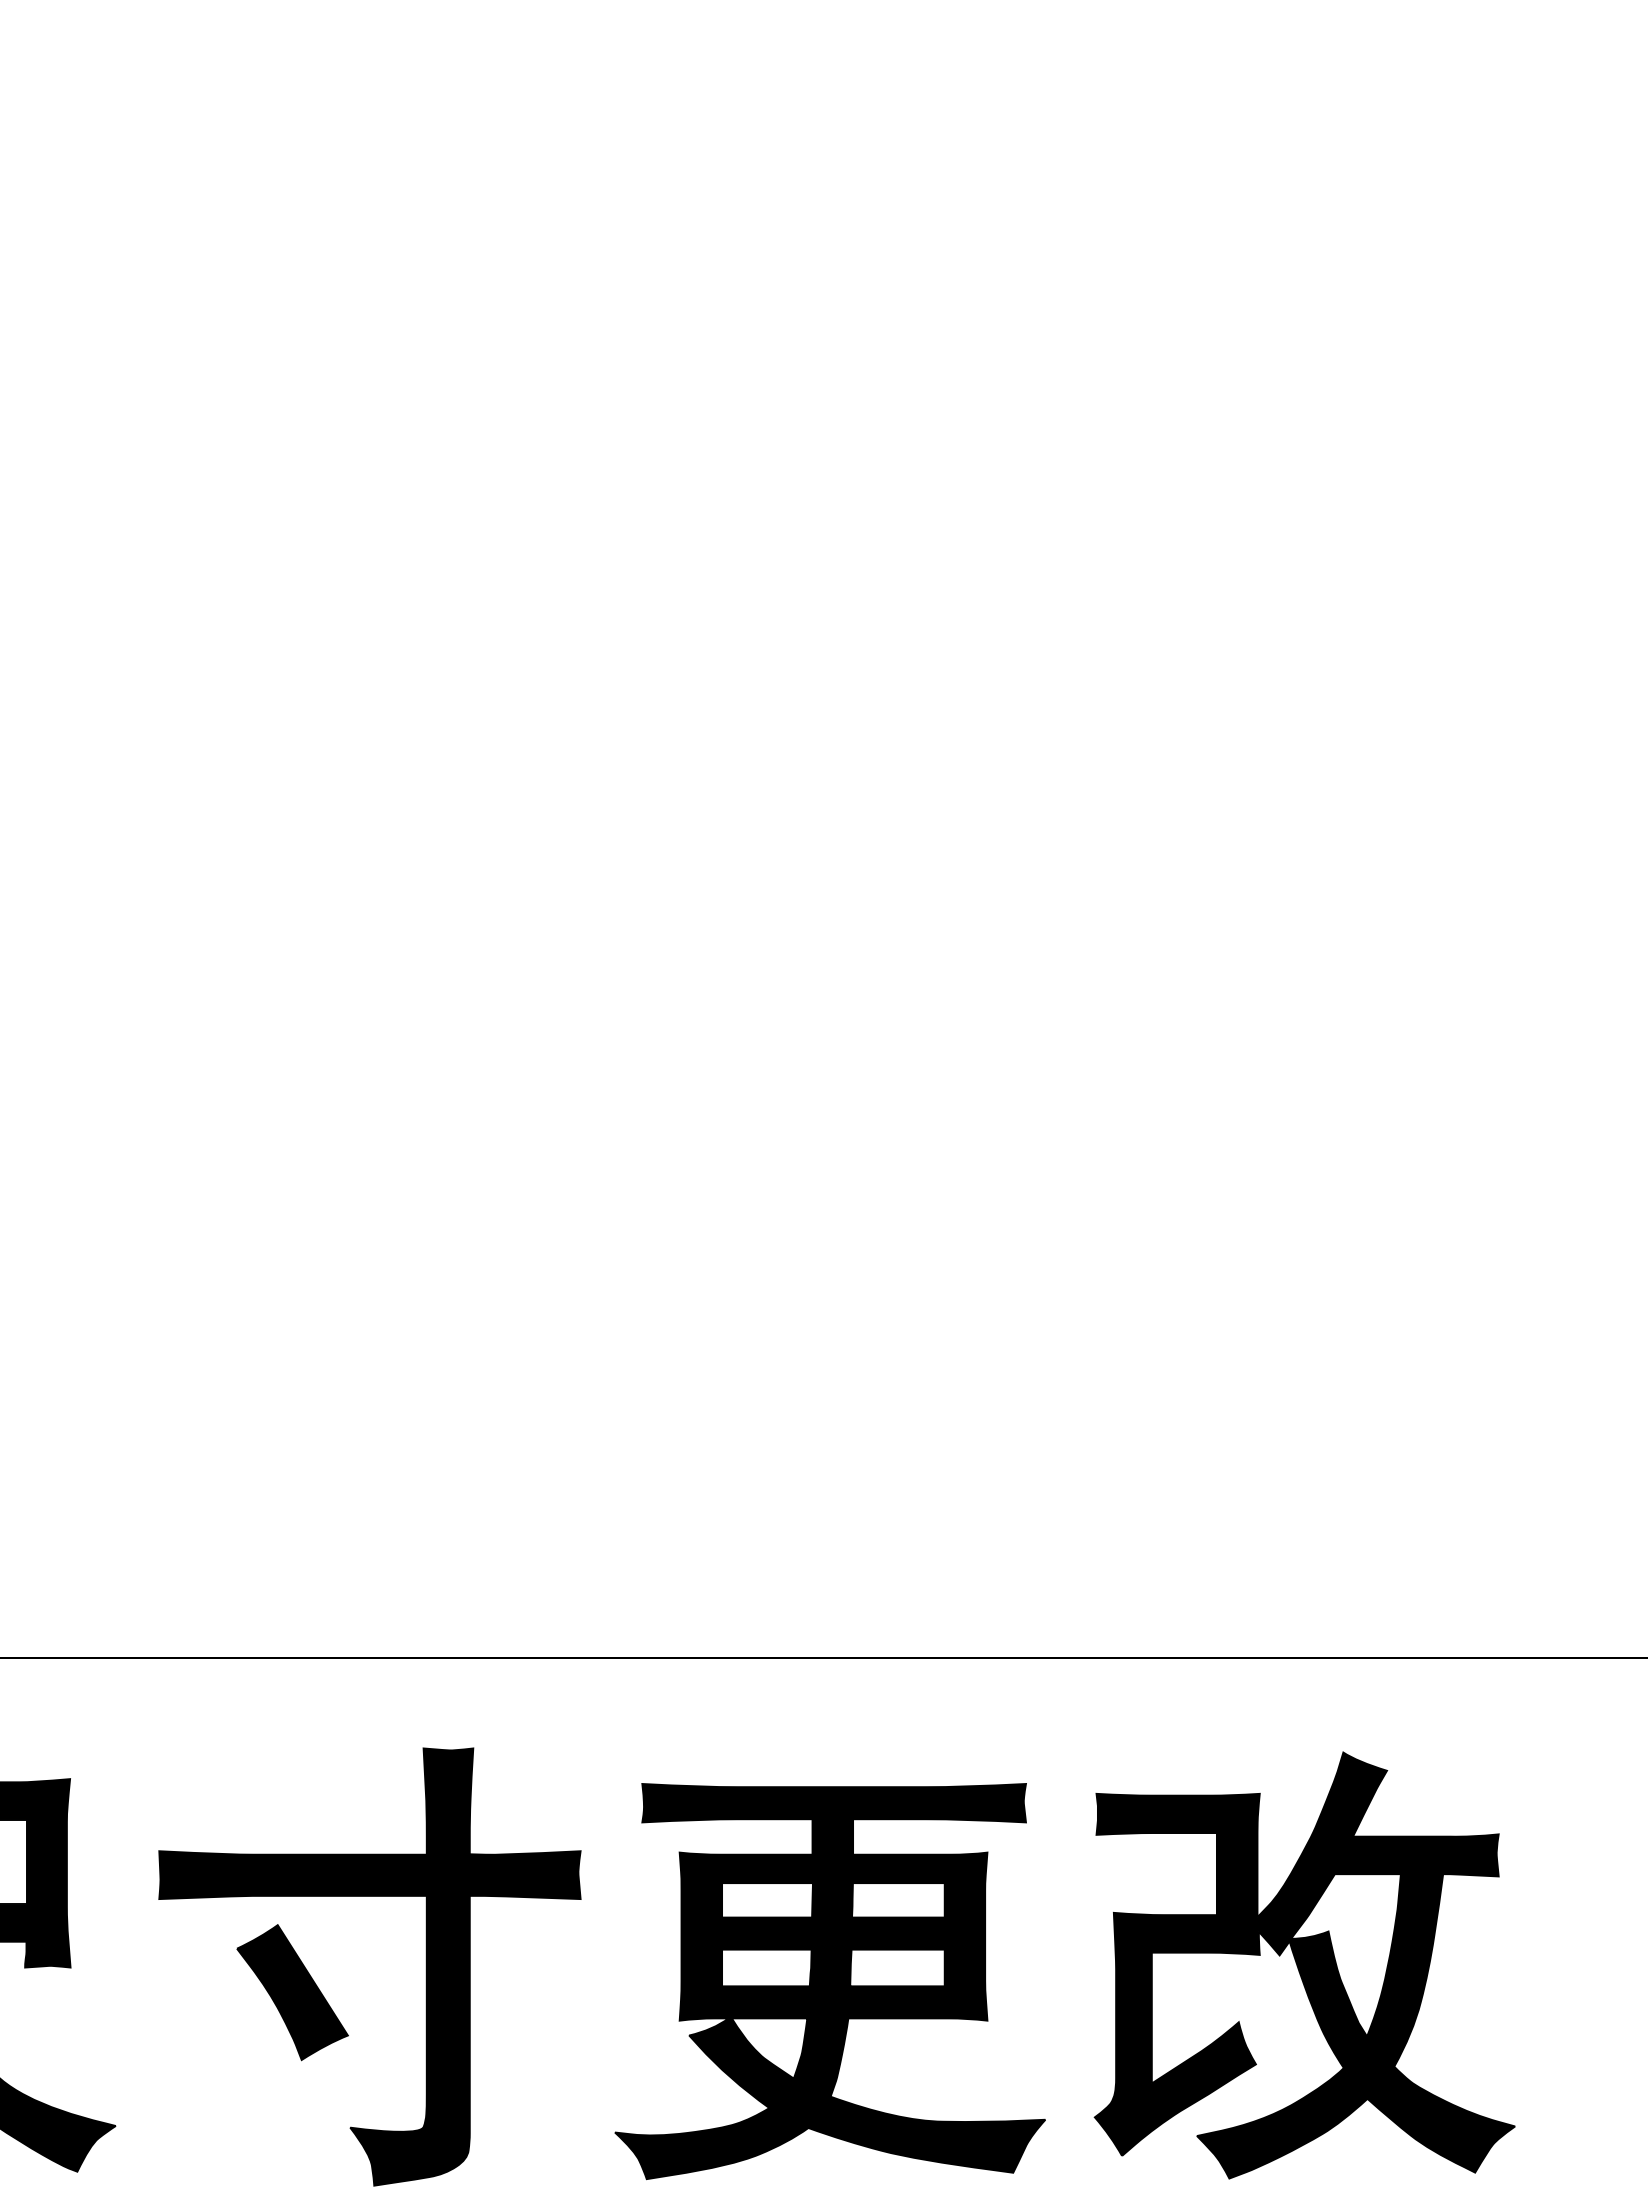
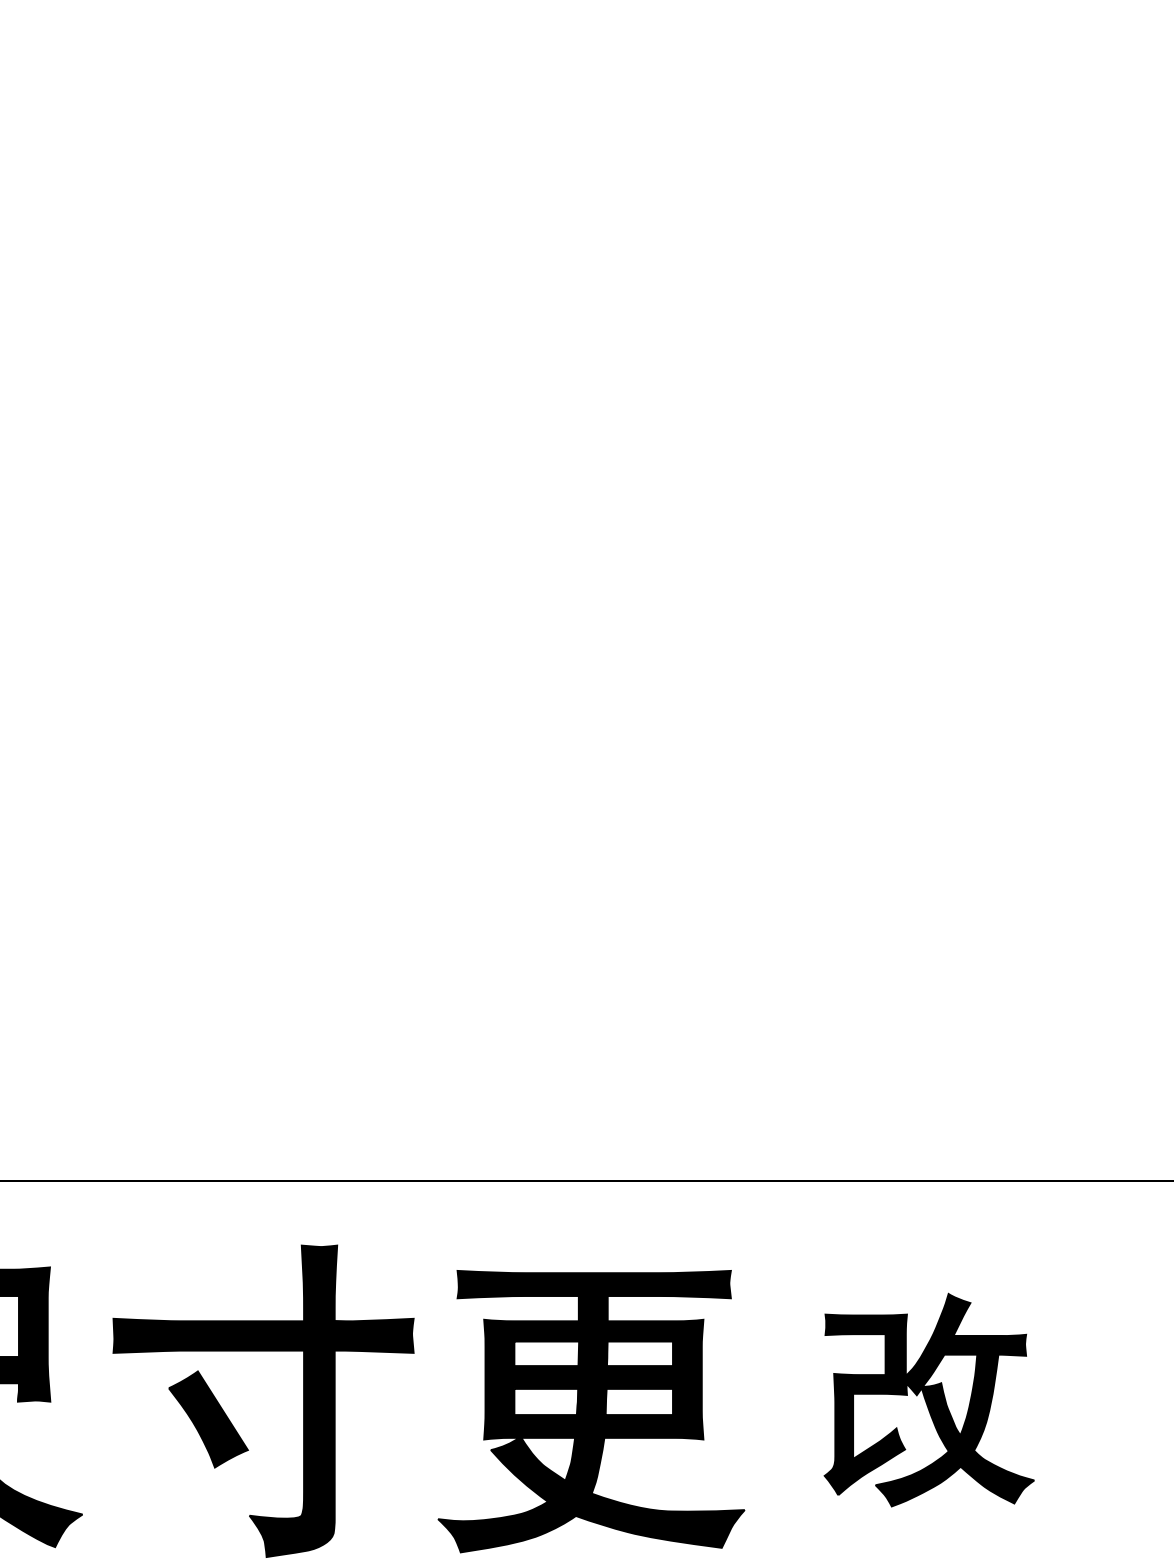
part: (1304, 1965) -> (929, 1400), size x0.7

